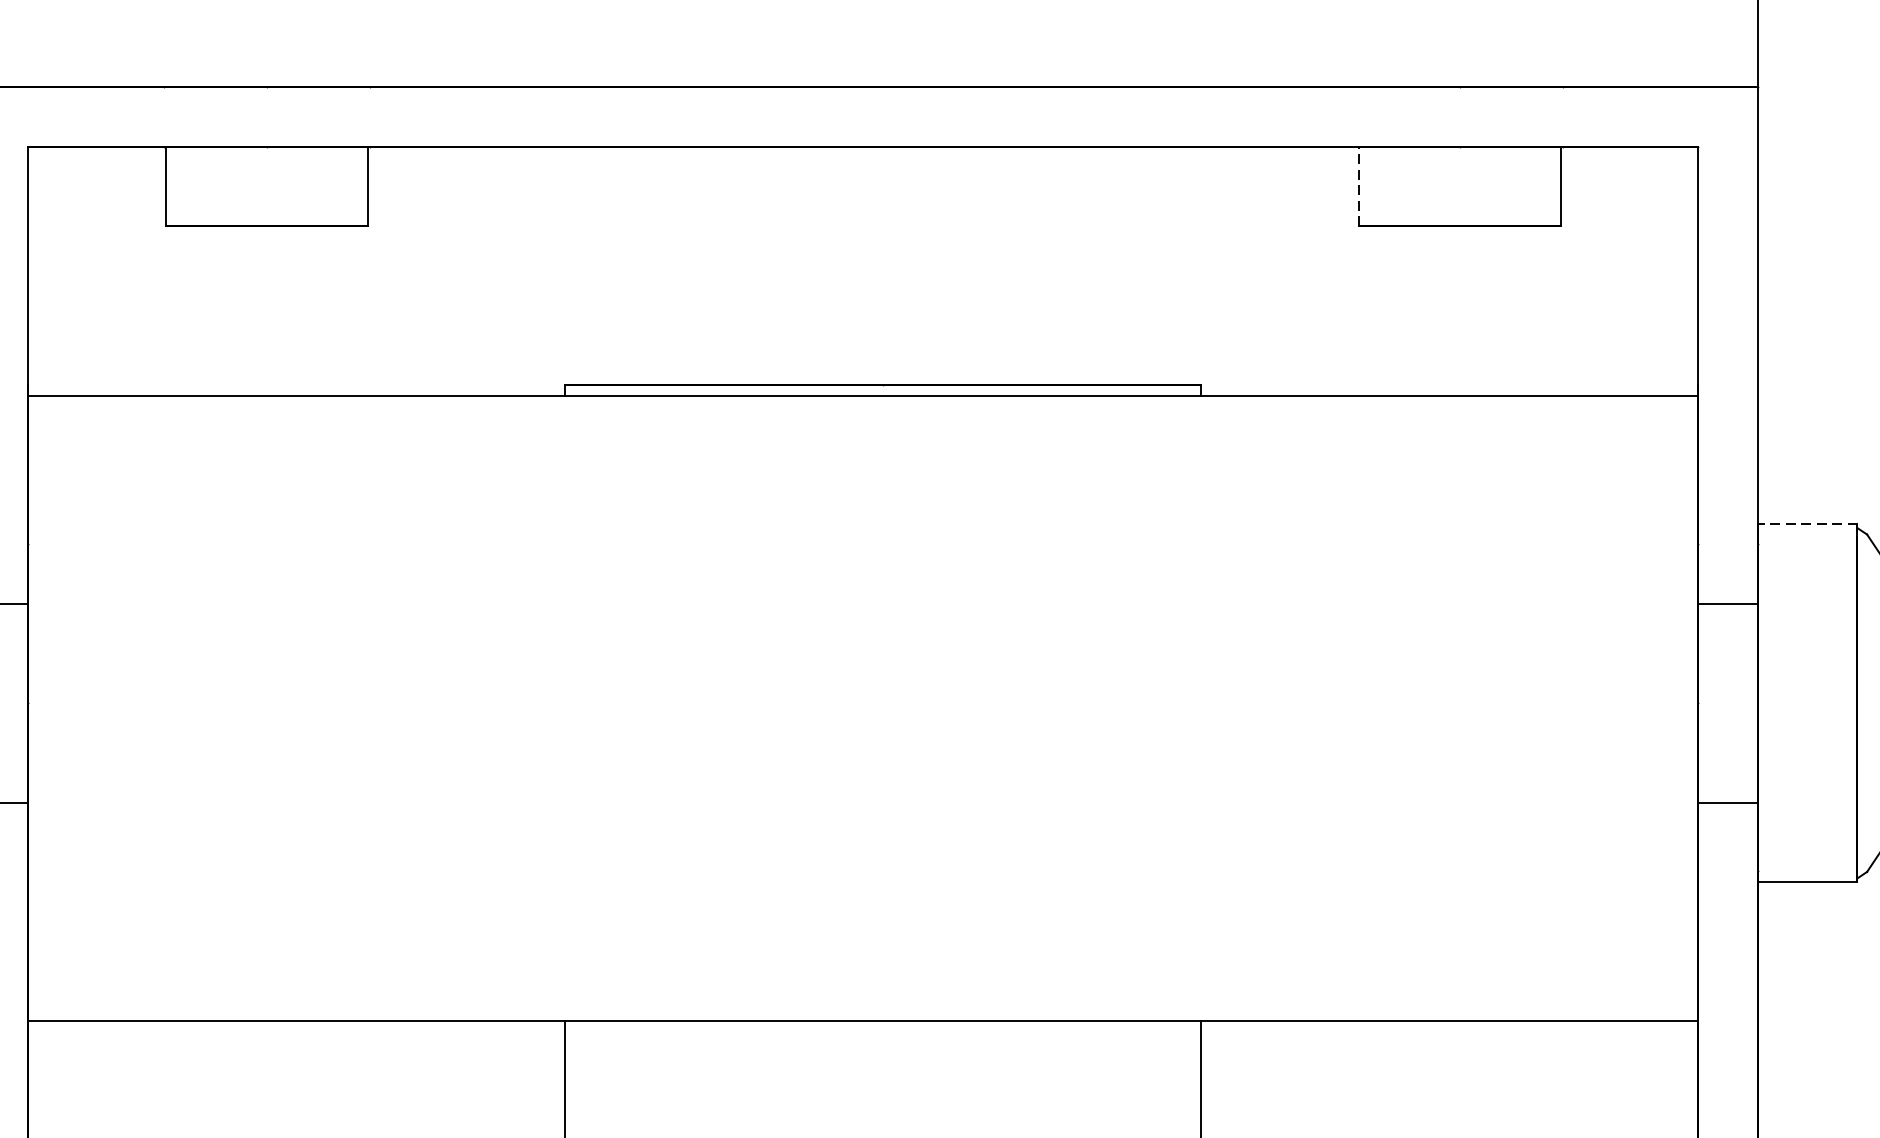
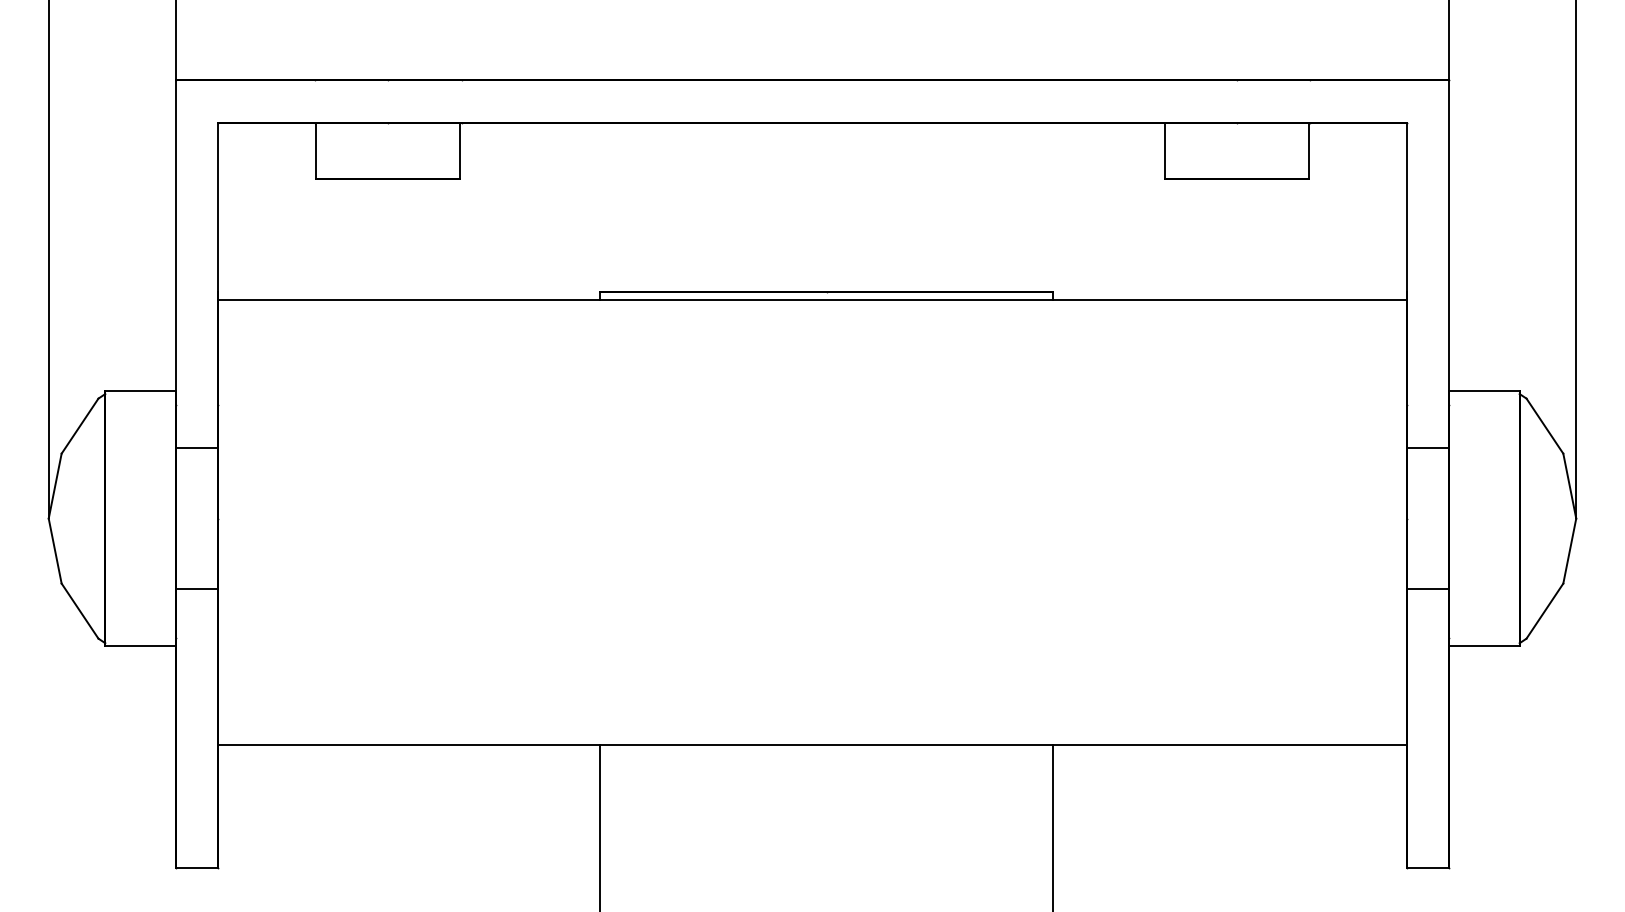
line: (1358, 185) -> (1164, 150), dashed -> solid
line: (1806, 524) -> (1483, 391), dashed -> solid

